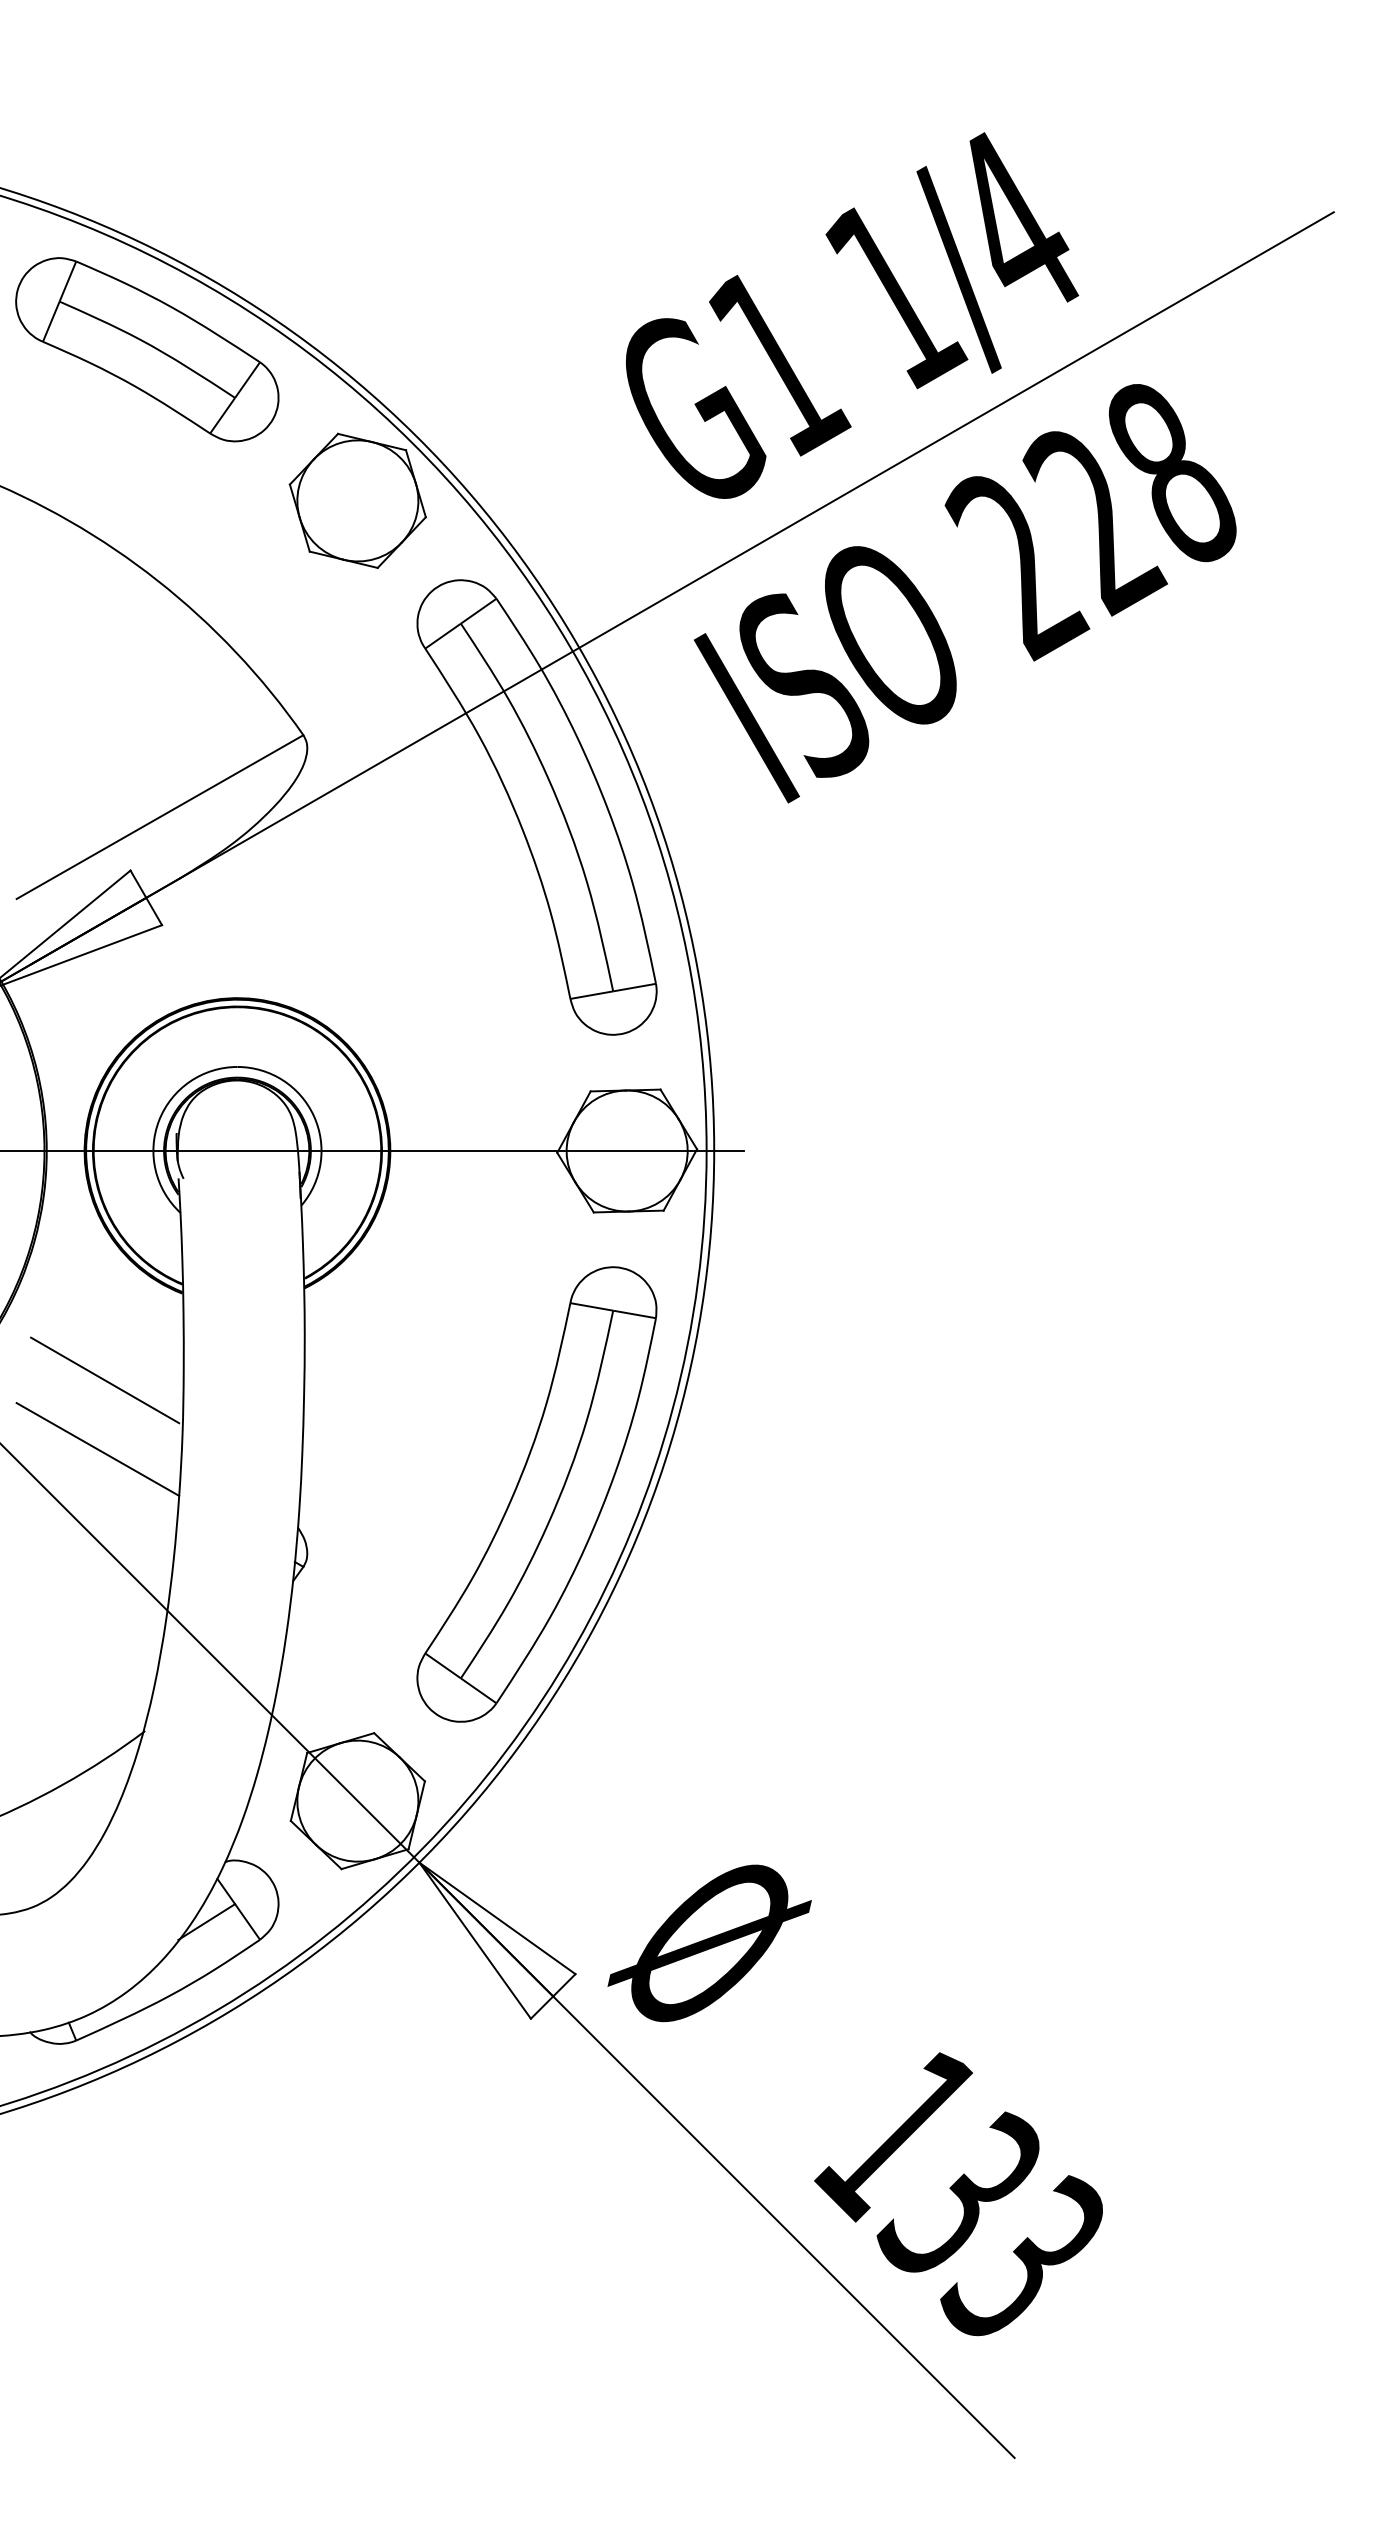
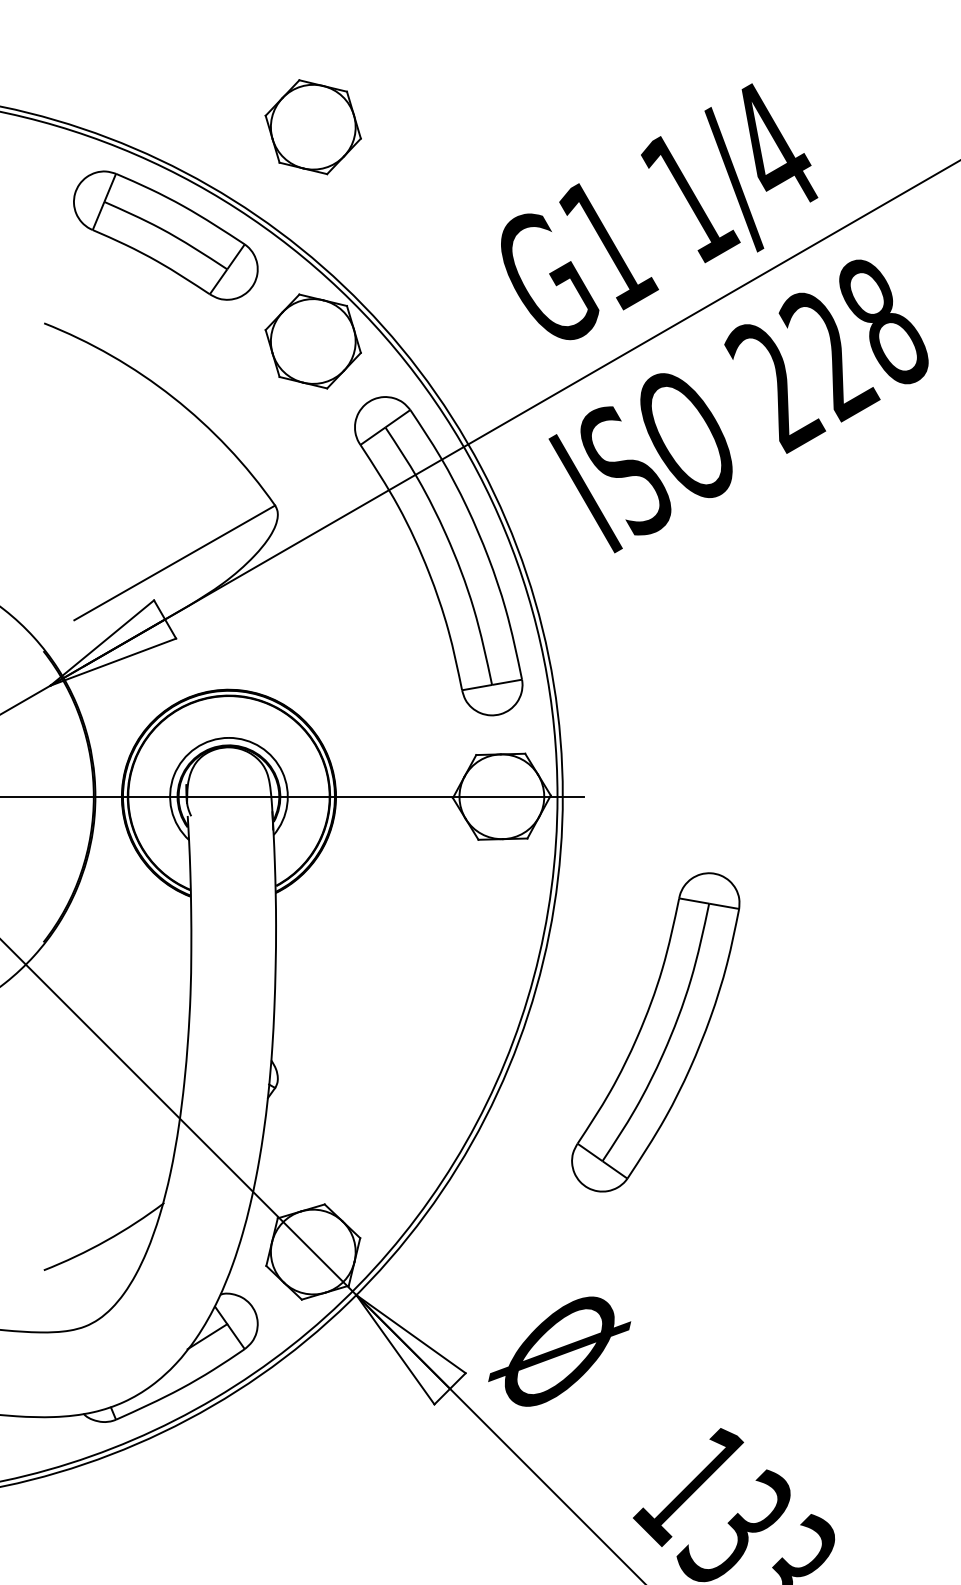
part: (357, 194) -> (313, 126), added
line: (105, 1380) -> (136, 957), removed
line: (97, 1449) -> (130, 1005), removed
part: (536, 1494) -> (655, 1032), moved

